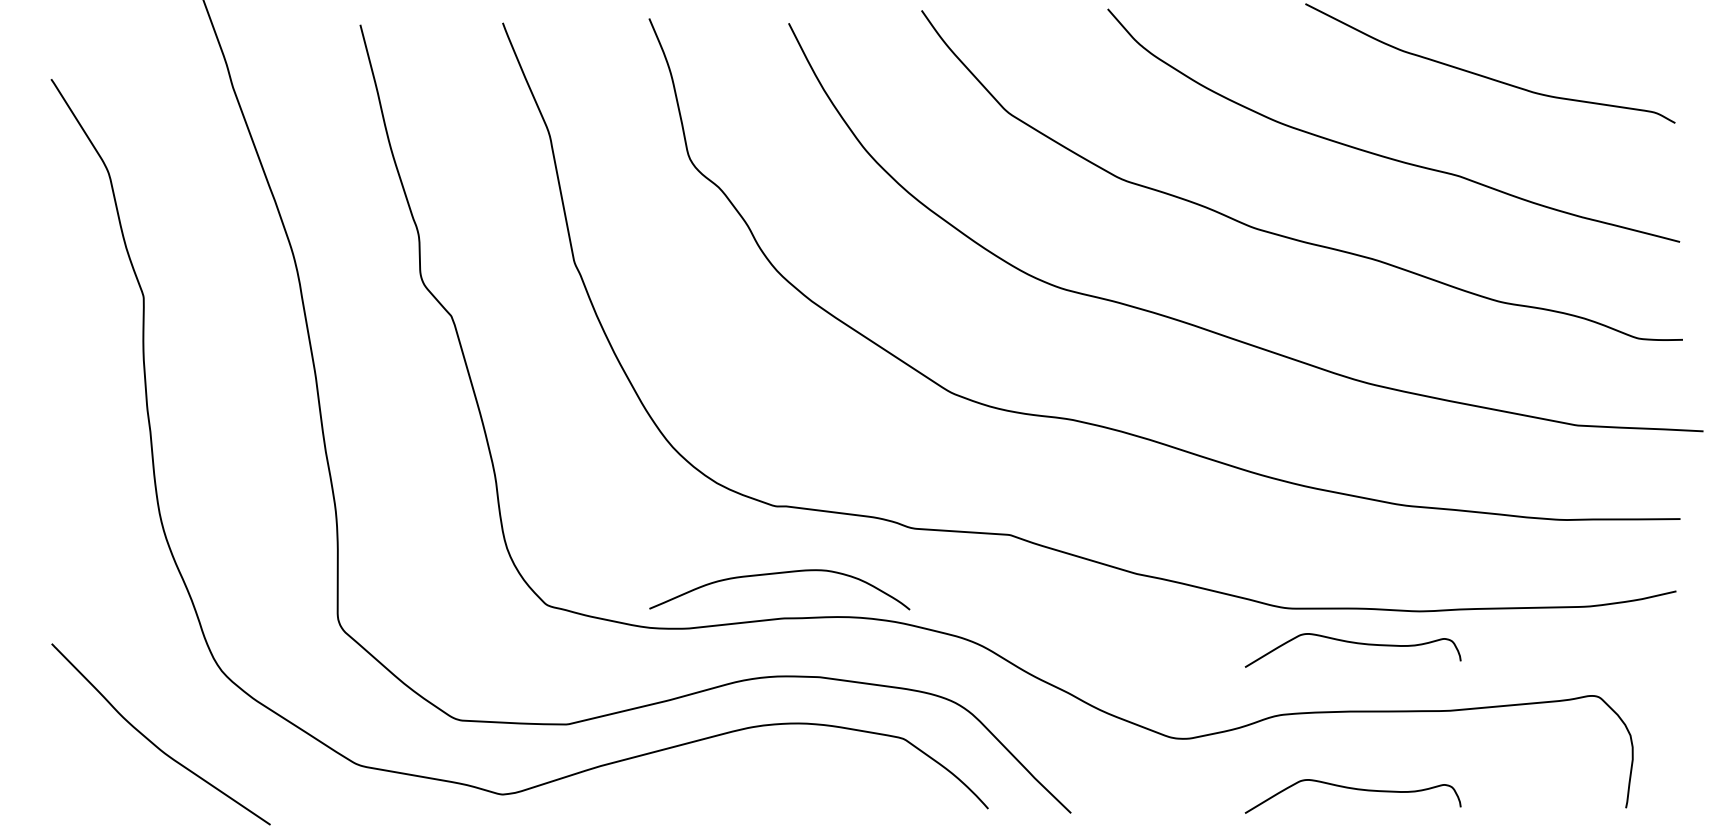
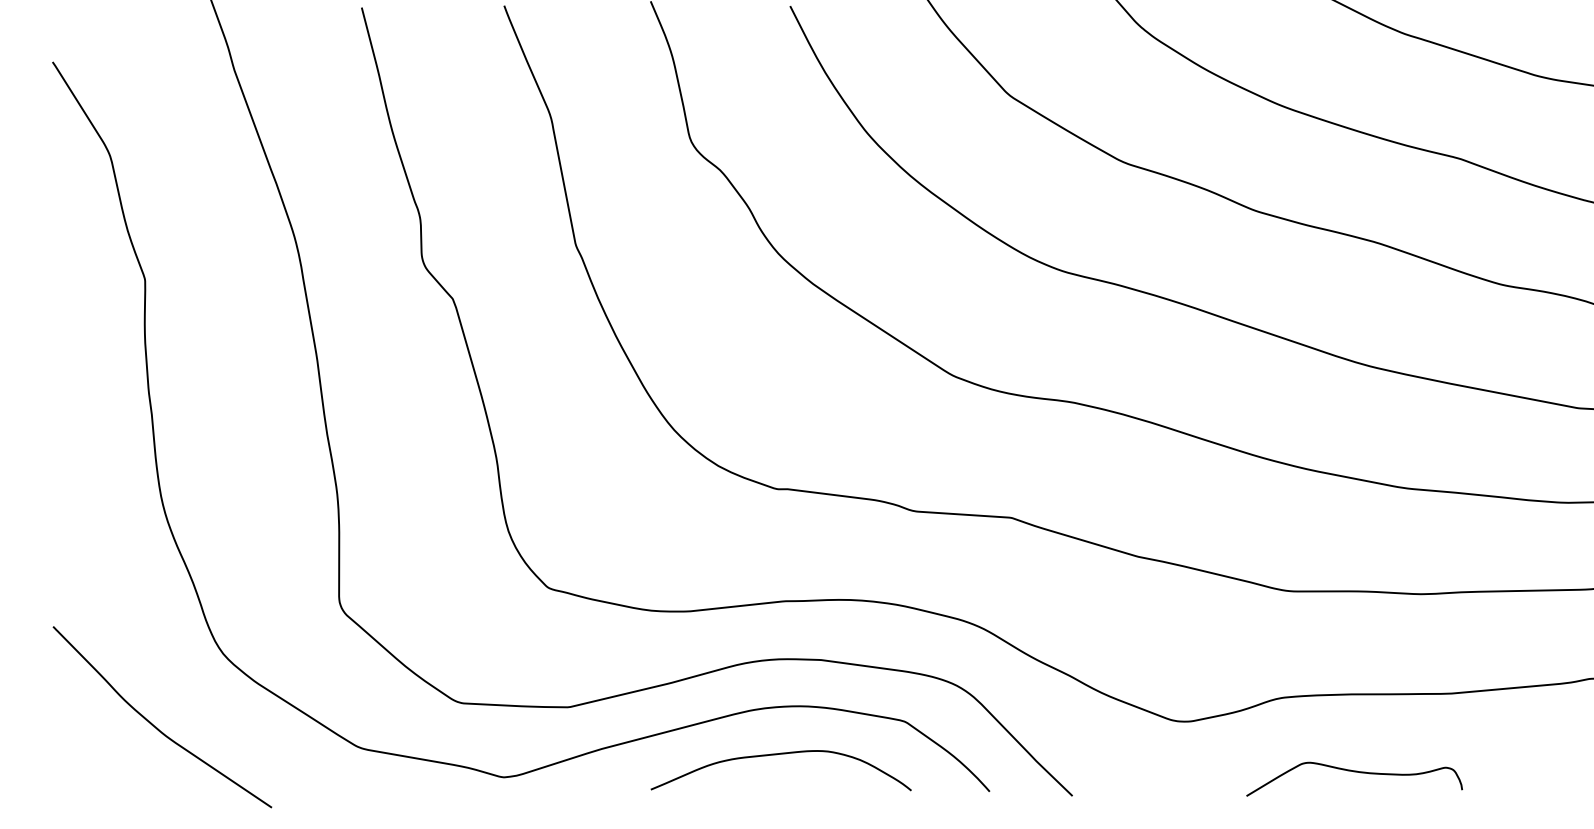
curve: (777, 574) -> (778, 755), moved
curve: (1352, 643) -> (1353, 626), removed

